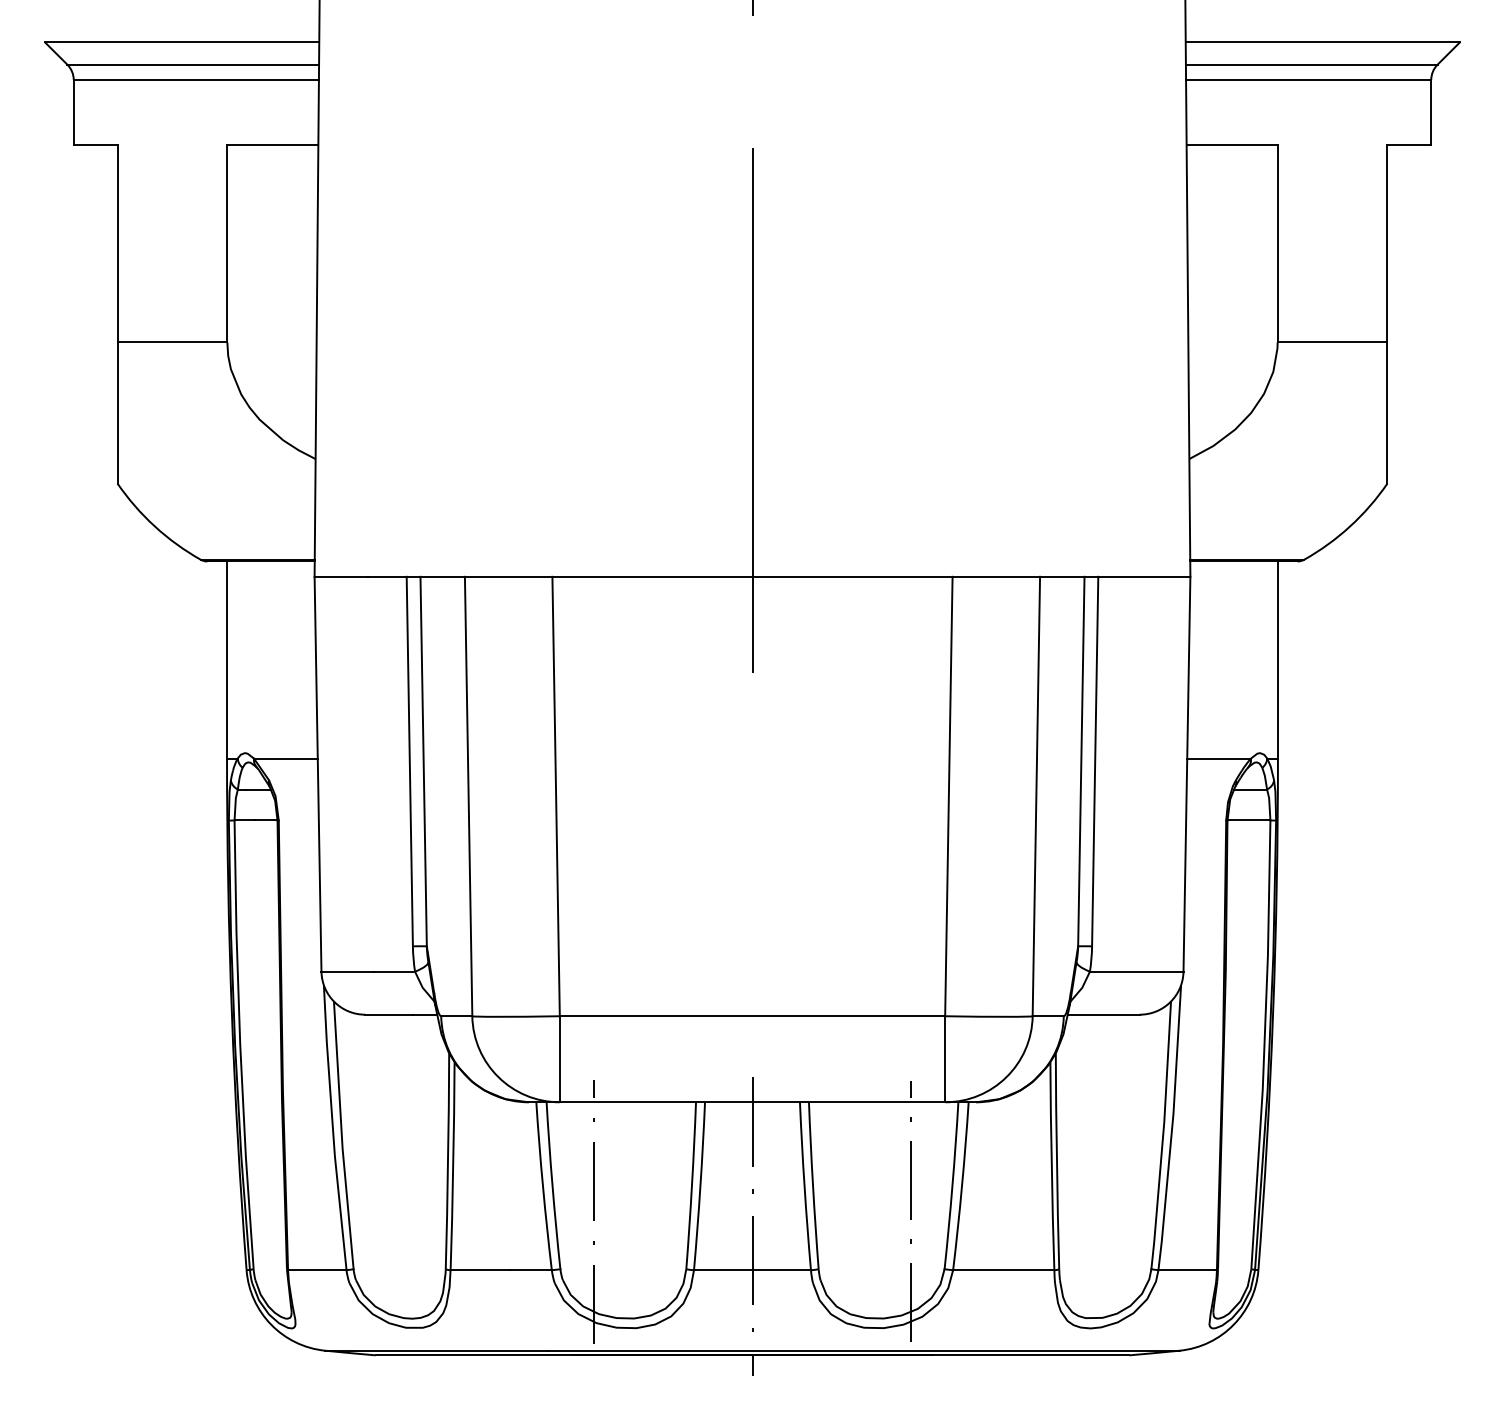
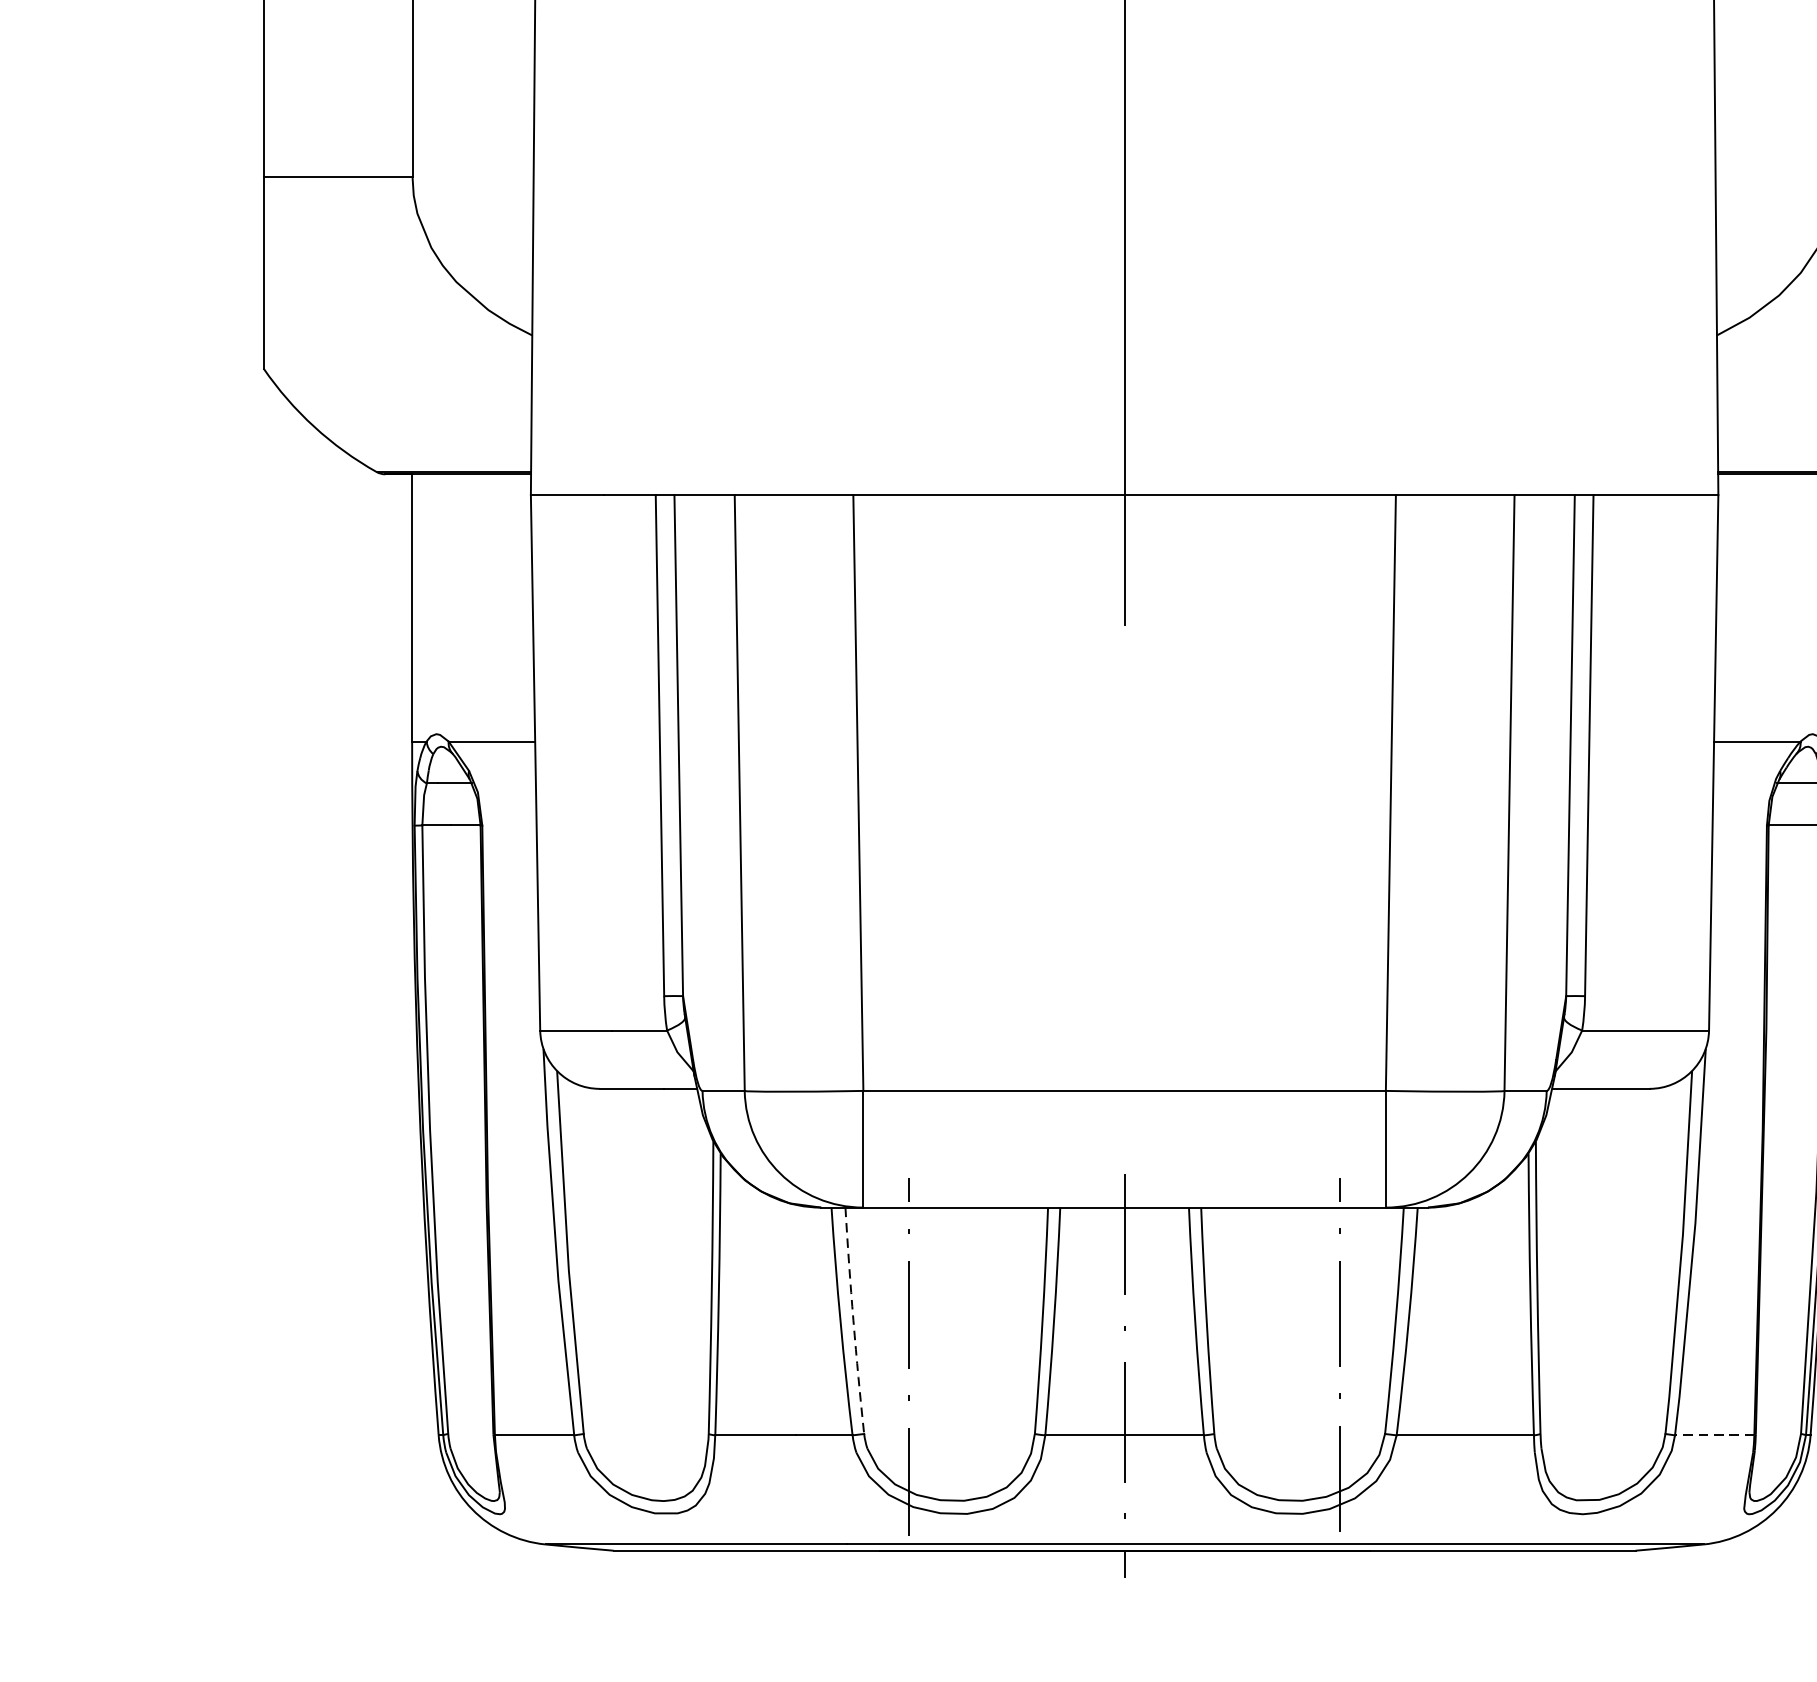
arc: (552, 1185) -> (853, 1320), solid -> dashed
line: (1187, 1270) -> (1714, 1435), solid -> dashed

